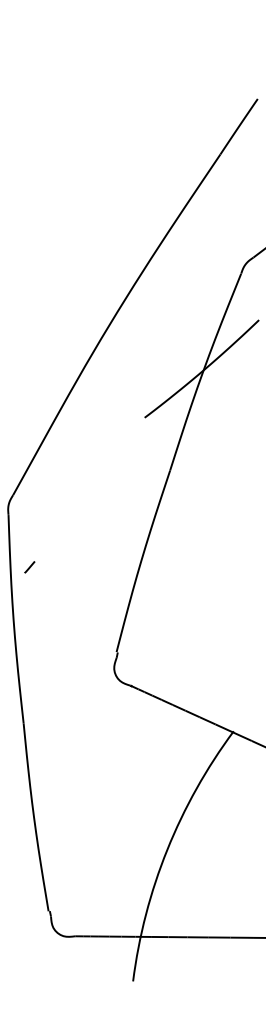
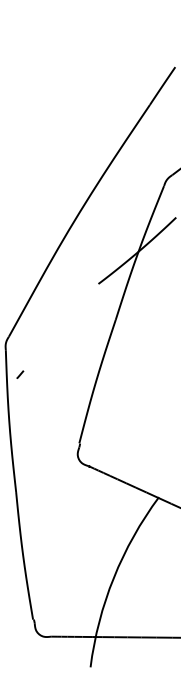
curve: (30, 567) -> (20, 374), moved

